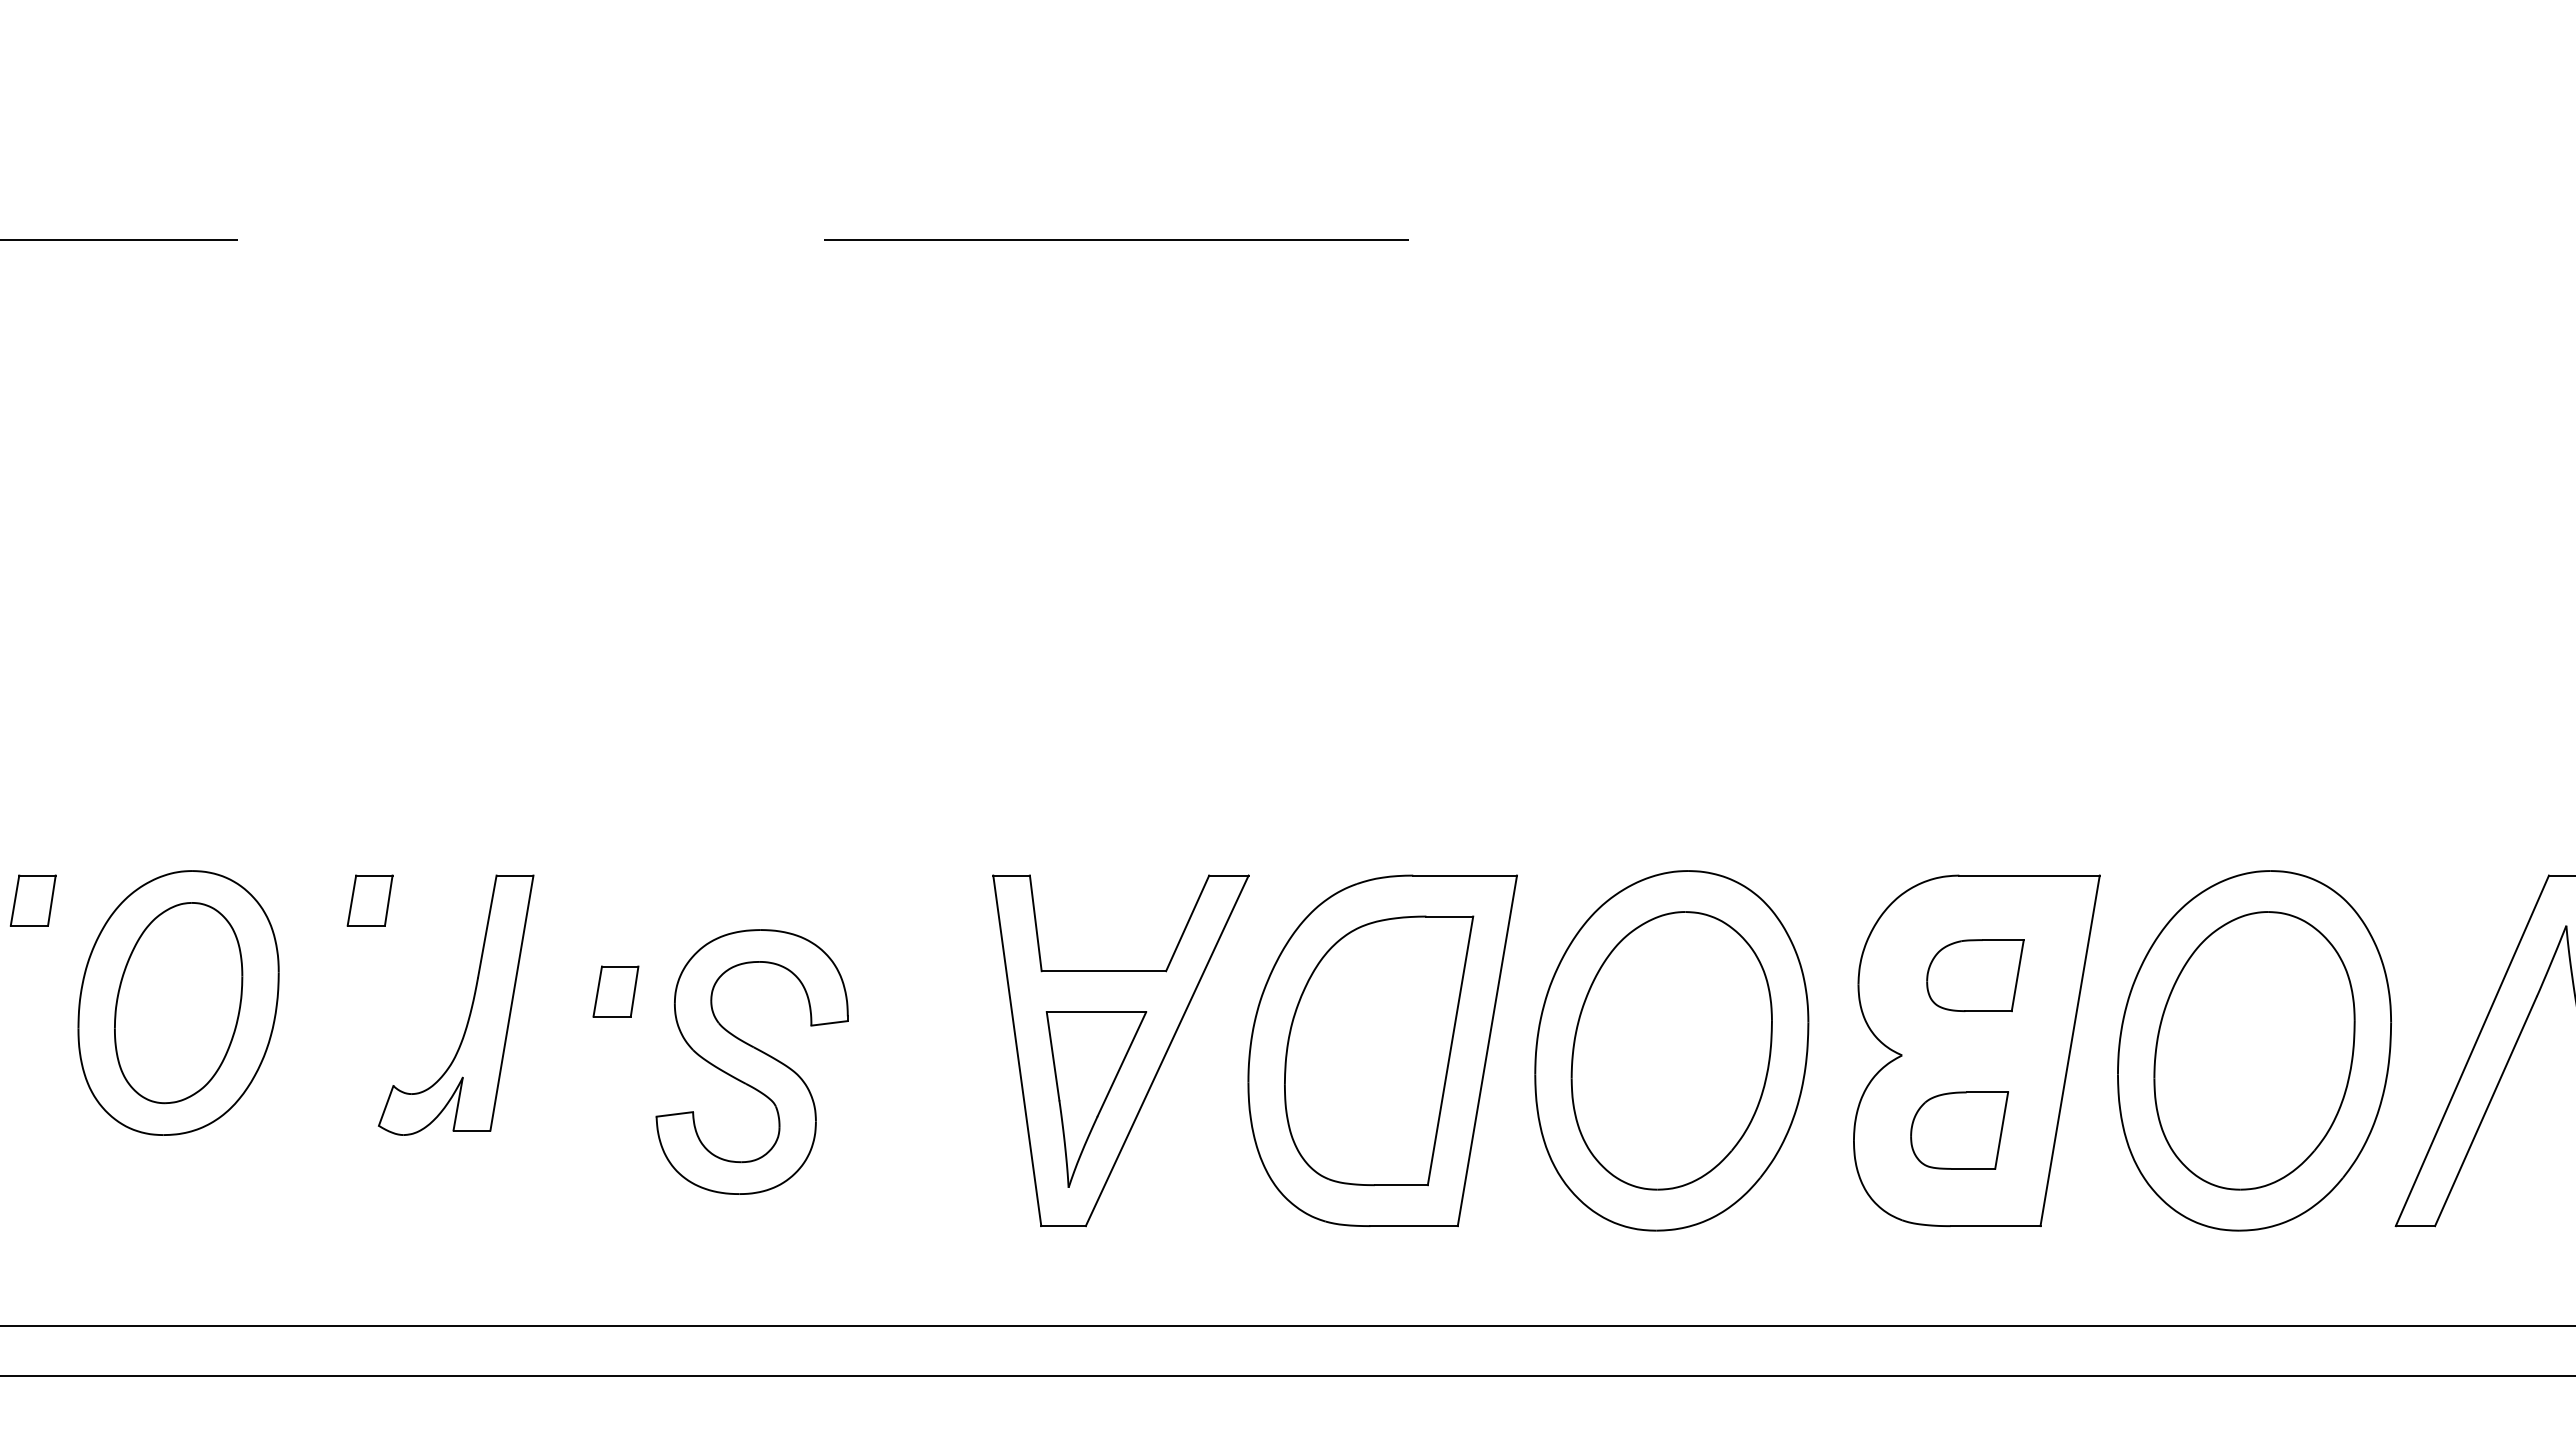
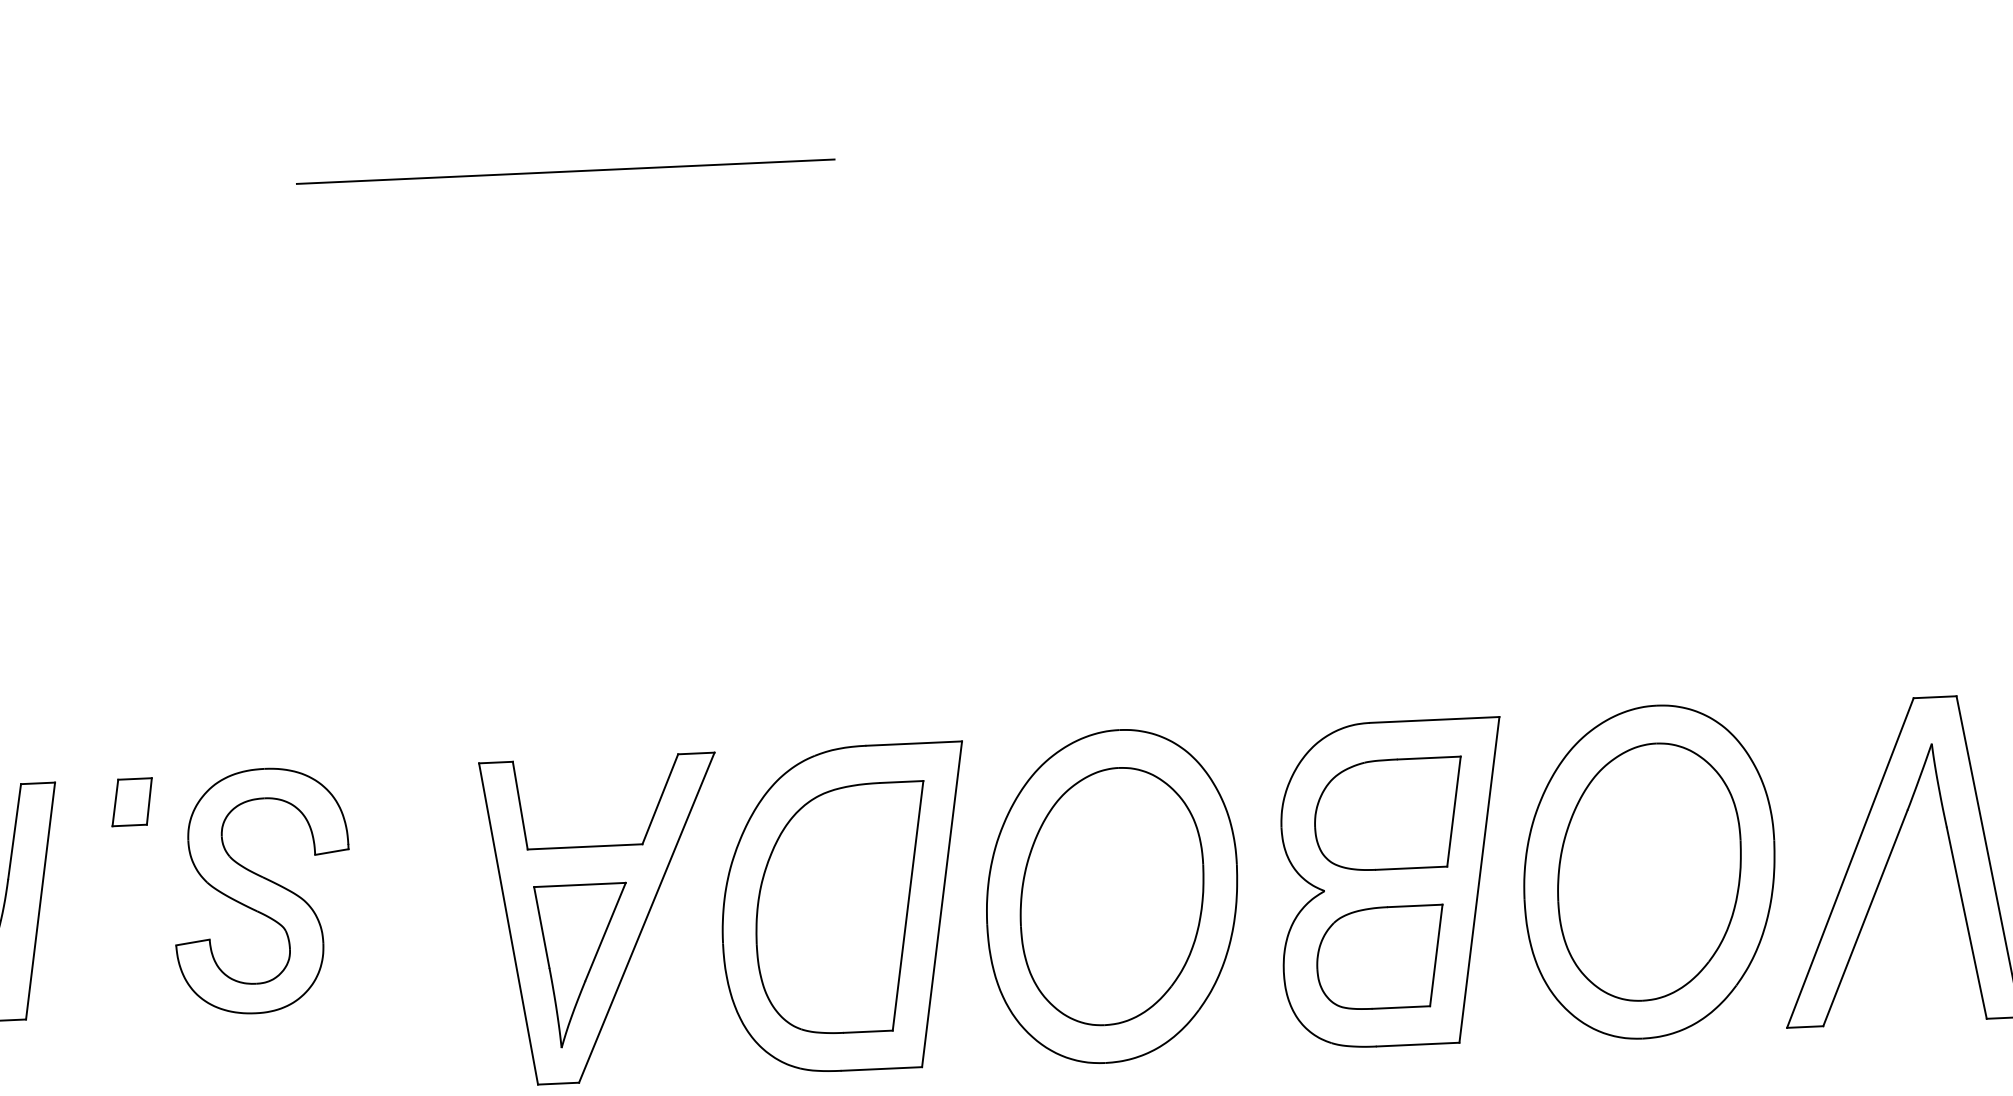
part: (1975, 975) -> (1389, 814), size x1.67
part: (615, 991) -> (131, 802), moved
part: (751, 1061) -> (261, 890), moved
part: (1959, 1130) -> (1380, 957), size x1.43

